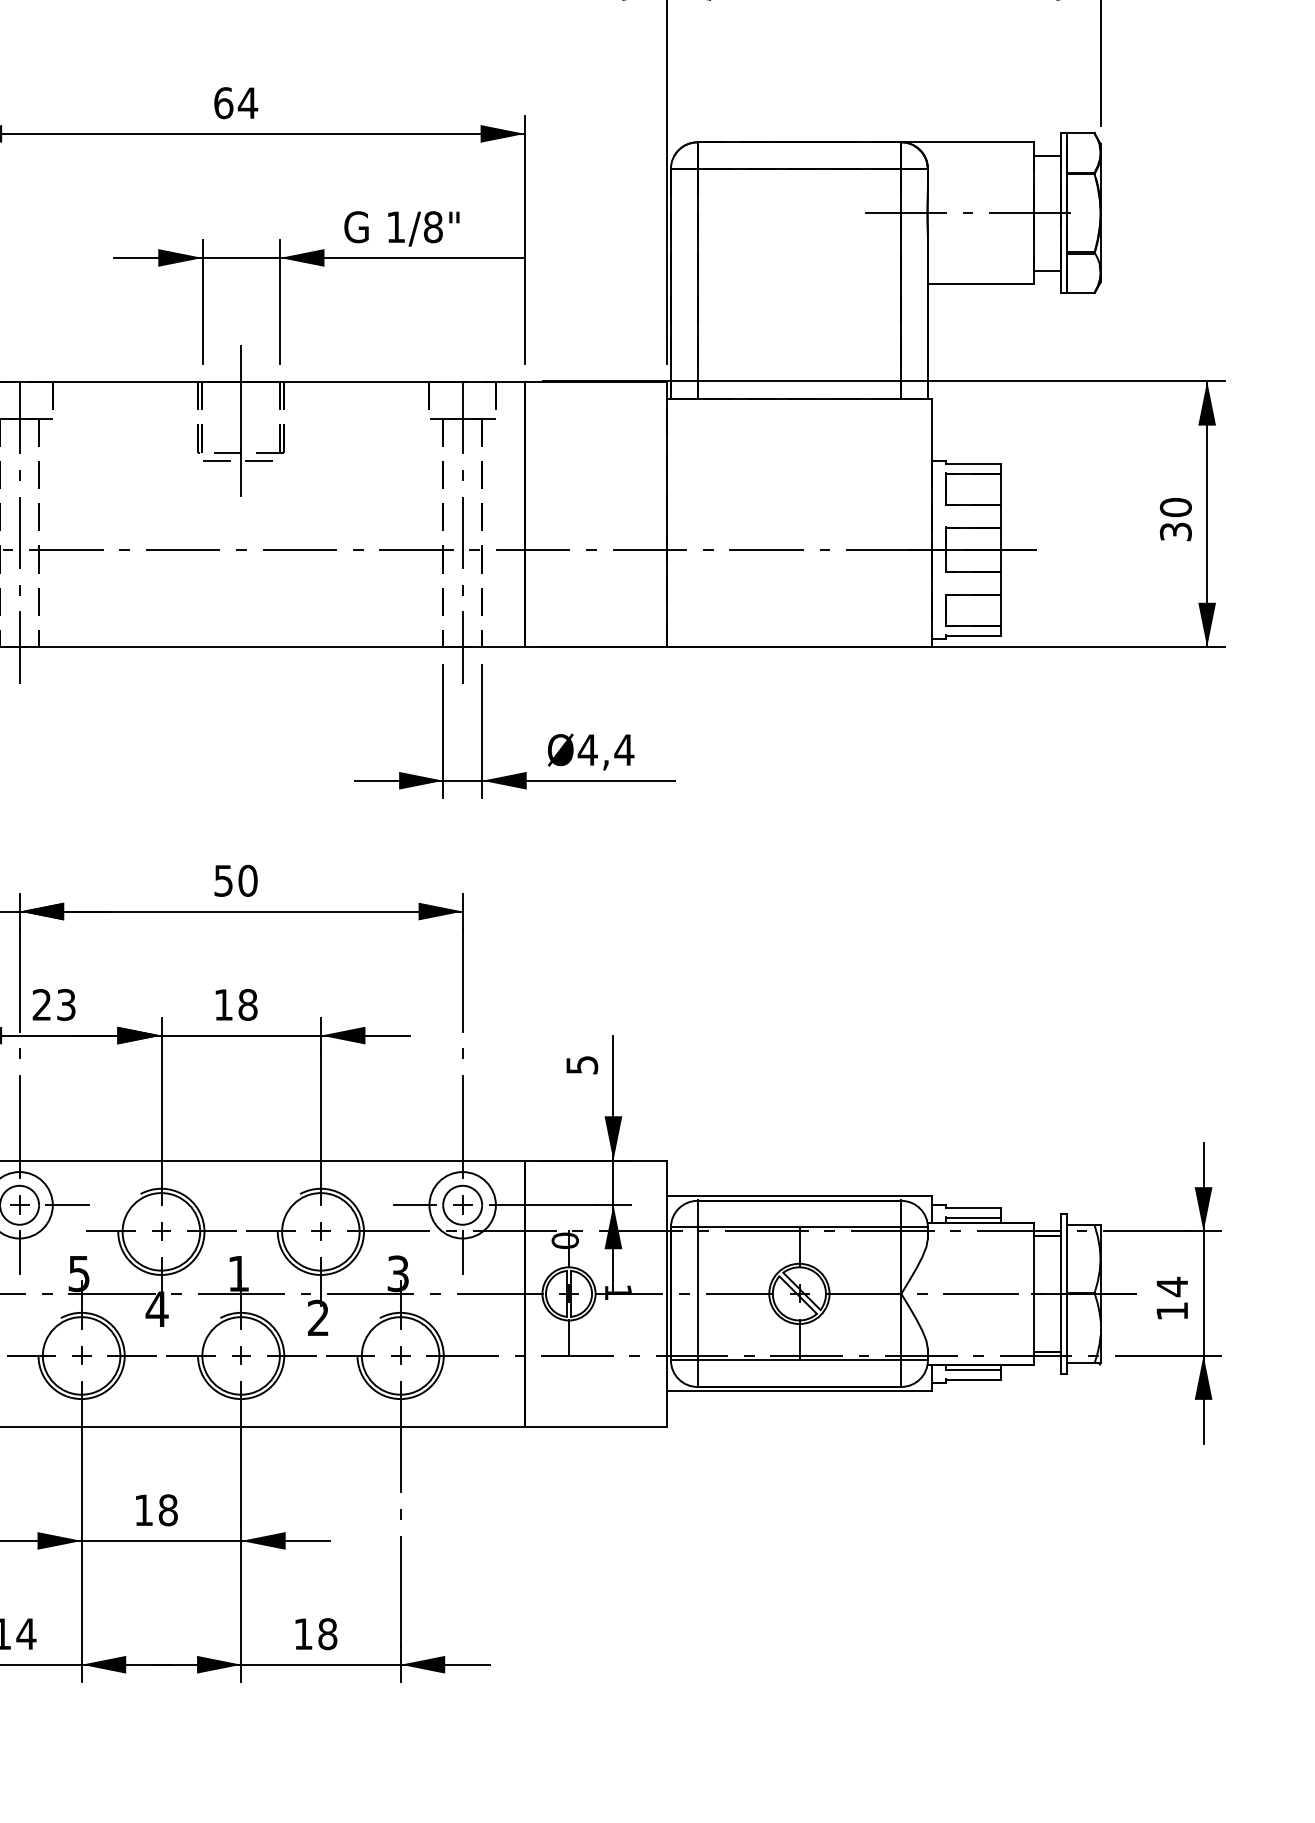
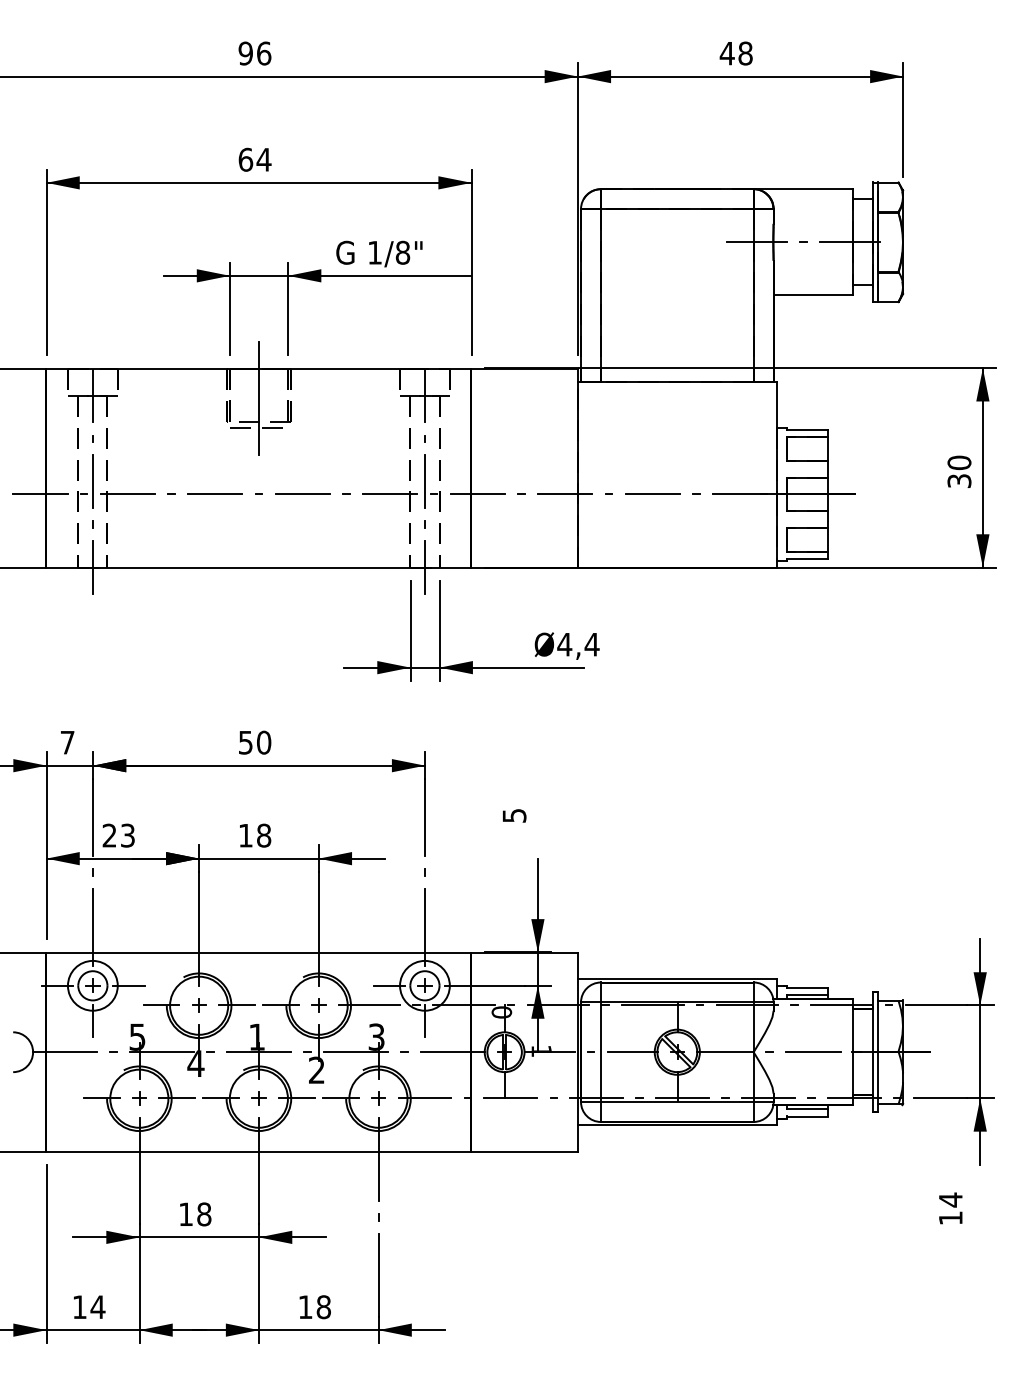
text: (590, 751) -> (566, 645), moved
text: (582, 1064) -> (514, 815), moved
text: (1171, 1298) -> (950, 1208), moved

